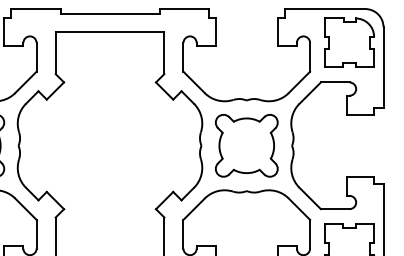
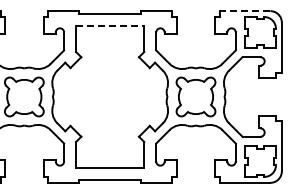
line: (324, 9) -> (244, 11), solid -> dashed
line: (110, 31) -> (110, 25), solid -> dashed

